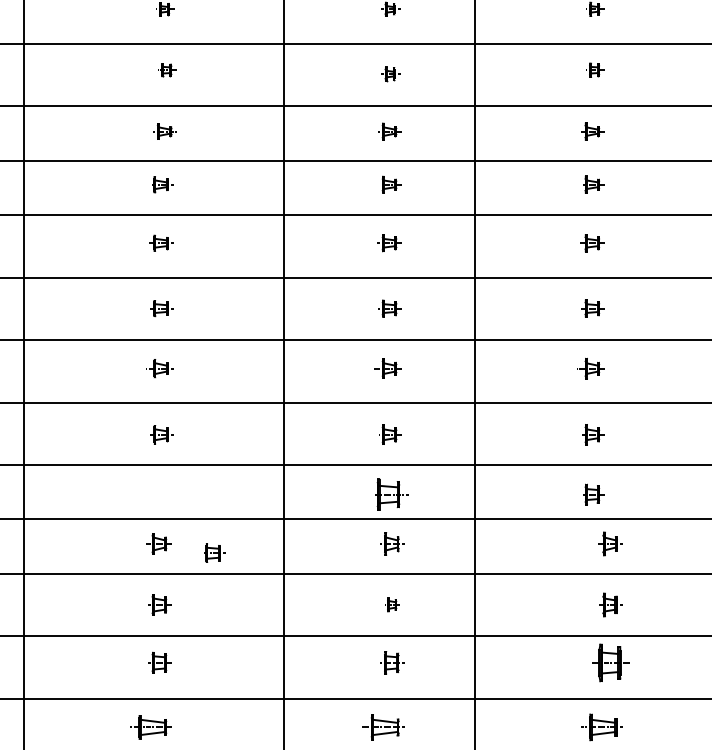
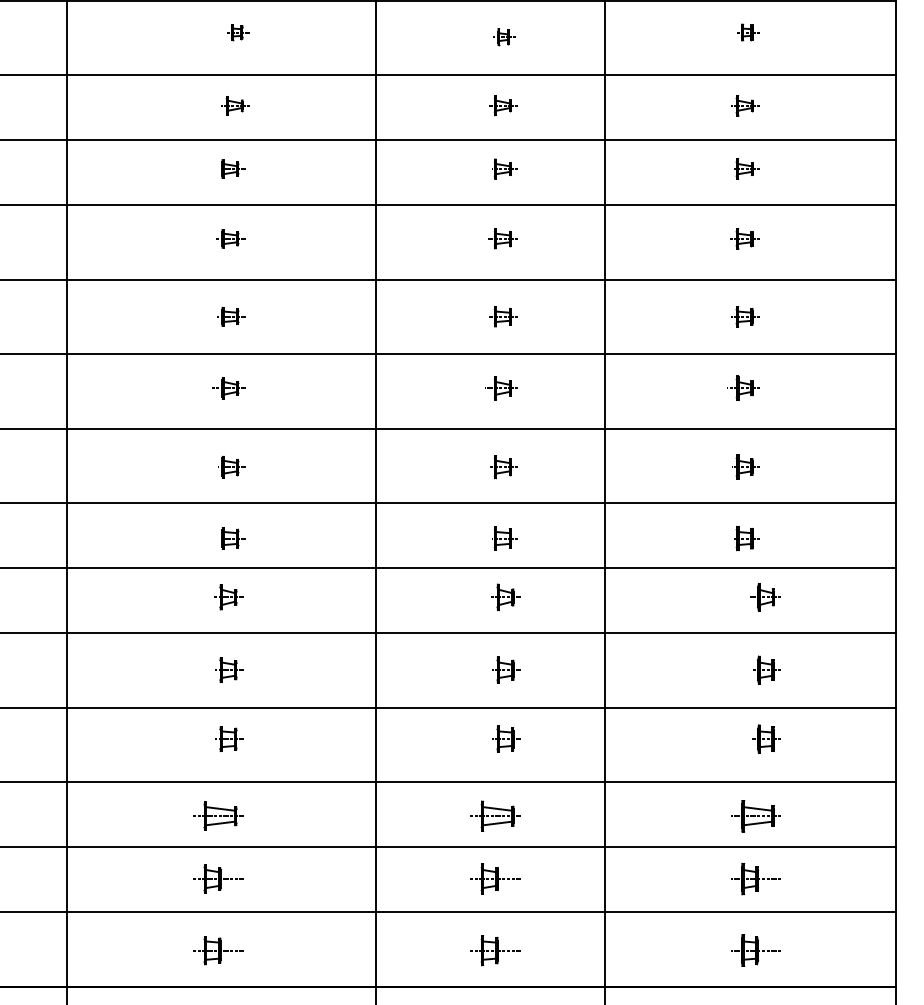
part: (390, 494) -> (504, 538), size x0.62
part: (215, 553) -> (233, 538), moved
part: (392, 604) -> (506, 669), size x1.67
part: (610, 662) -> (766, 738), size x0.62

